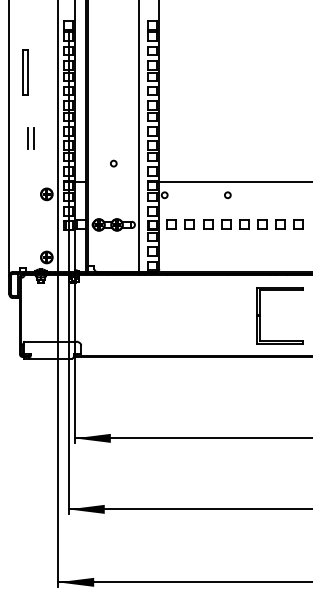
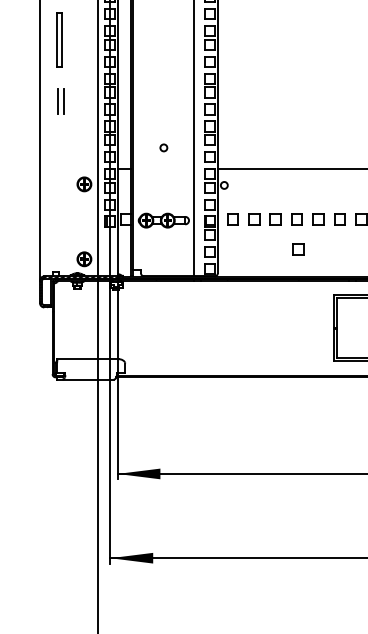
part: (30, 138) -> (60, 101), moved
circle: (227, 195) -> (298, 185), removed
part: (227, 249) -> (298, 249), added

